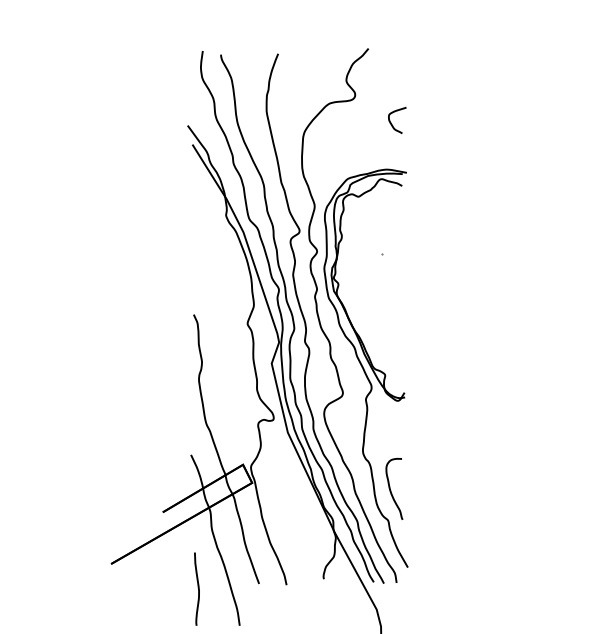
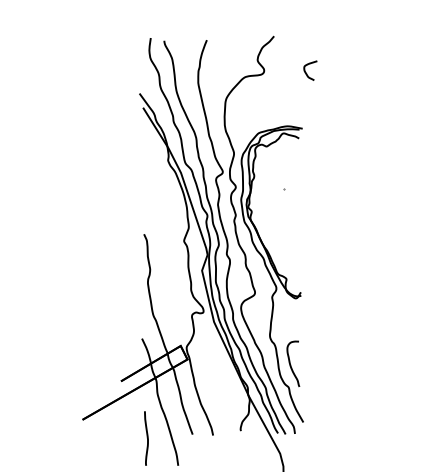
curve: (393, 124) -> (307, 73), moved

